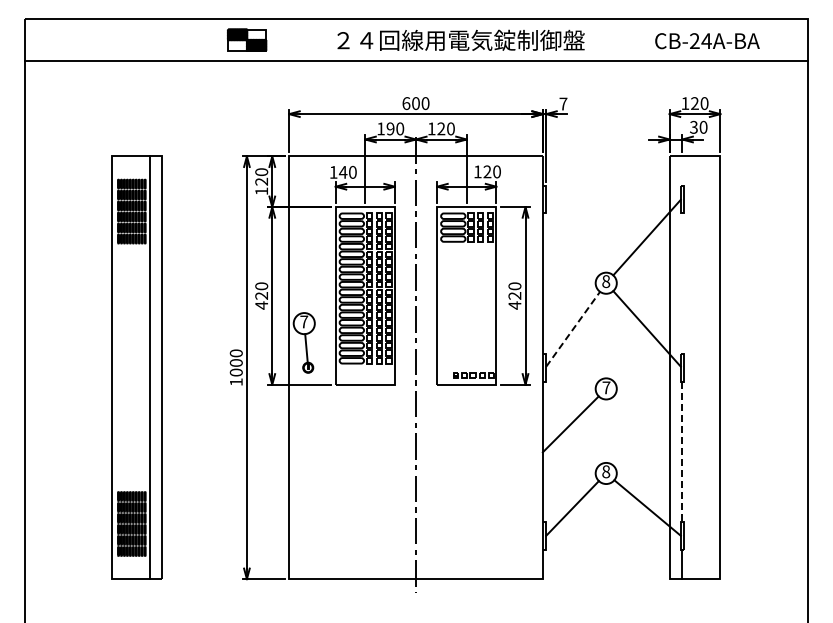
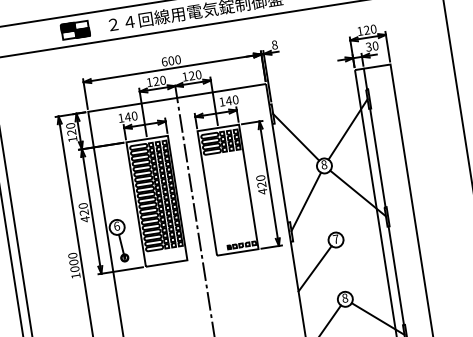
part: (246, 39) -> (74, 29), moved
text: (563, 103) -> (274, 44), 7 -> 8
text: (390, 129) -> (156, 81), 190 -> 120
text: (487, 171) -> (228, 100), 120 -> 140
line: (682, 171) -> (365, 79), added
line: (573, 236) -> (296, 136), added
line: (682, 283) -> (377, 157), added
text: (304, 321) -> (117, 225), 7 -> 6
line: (573, 328) -> (306, 201), dashed -> solid
line: (682, 452) -> (396, 276), dashed -> solid

